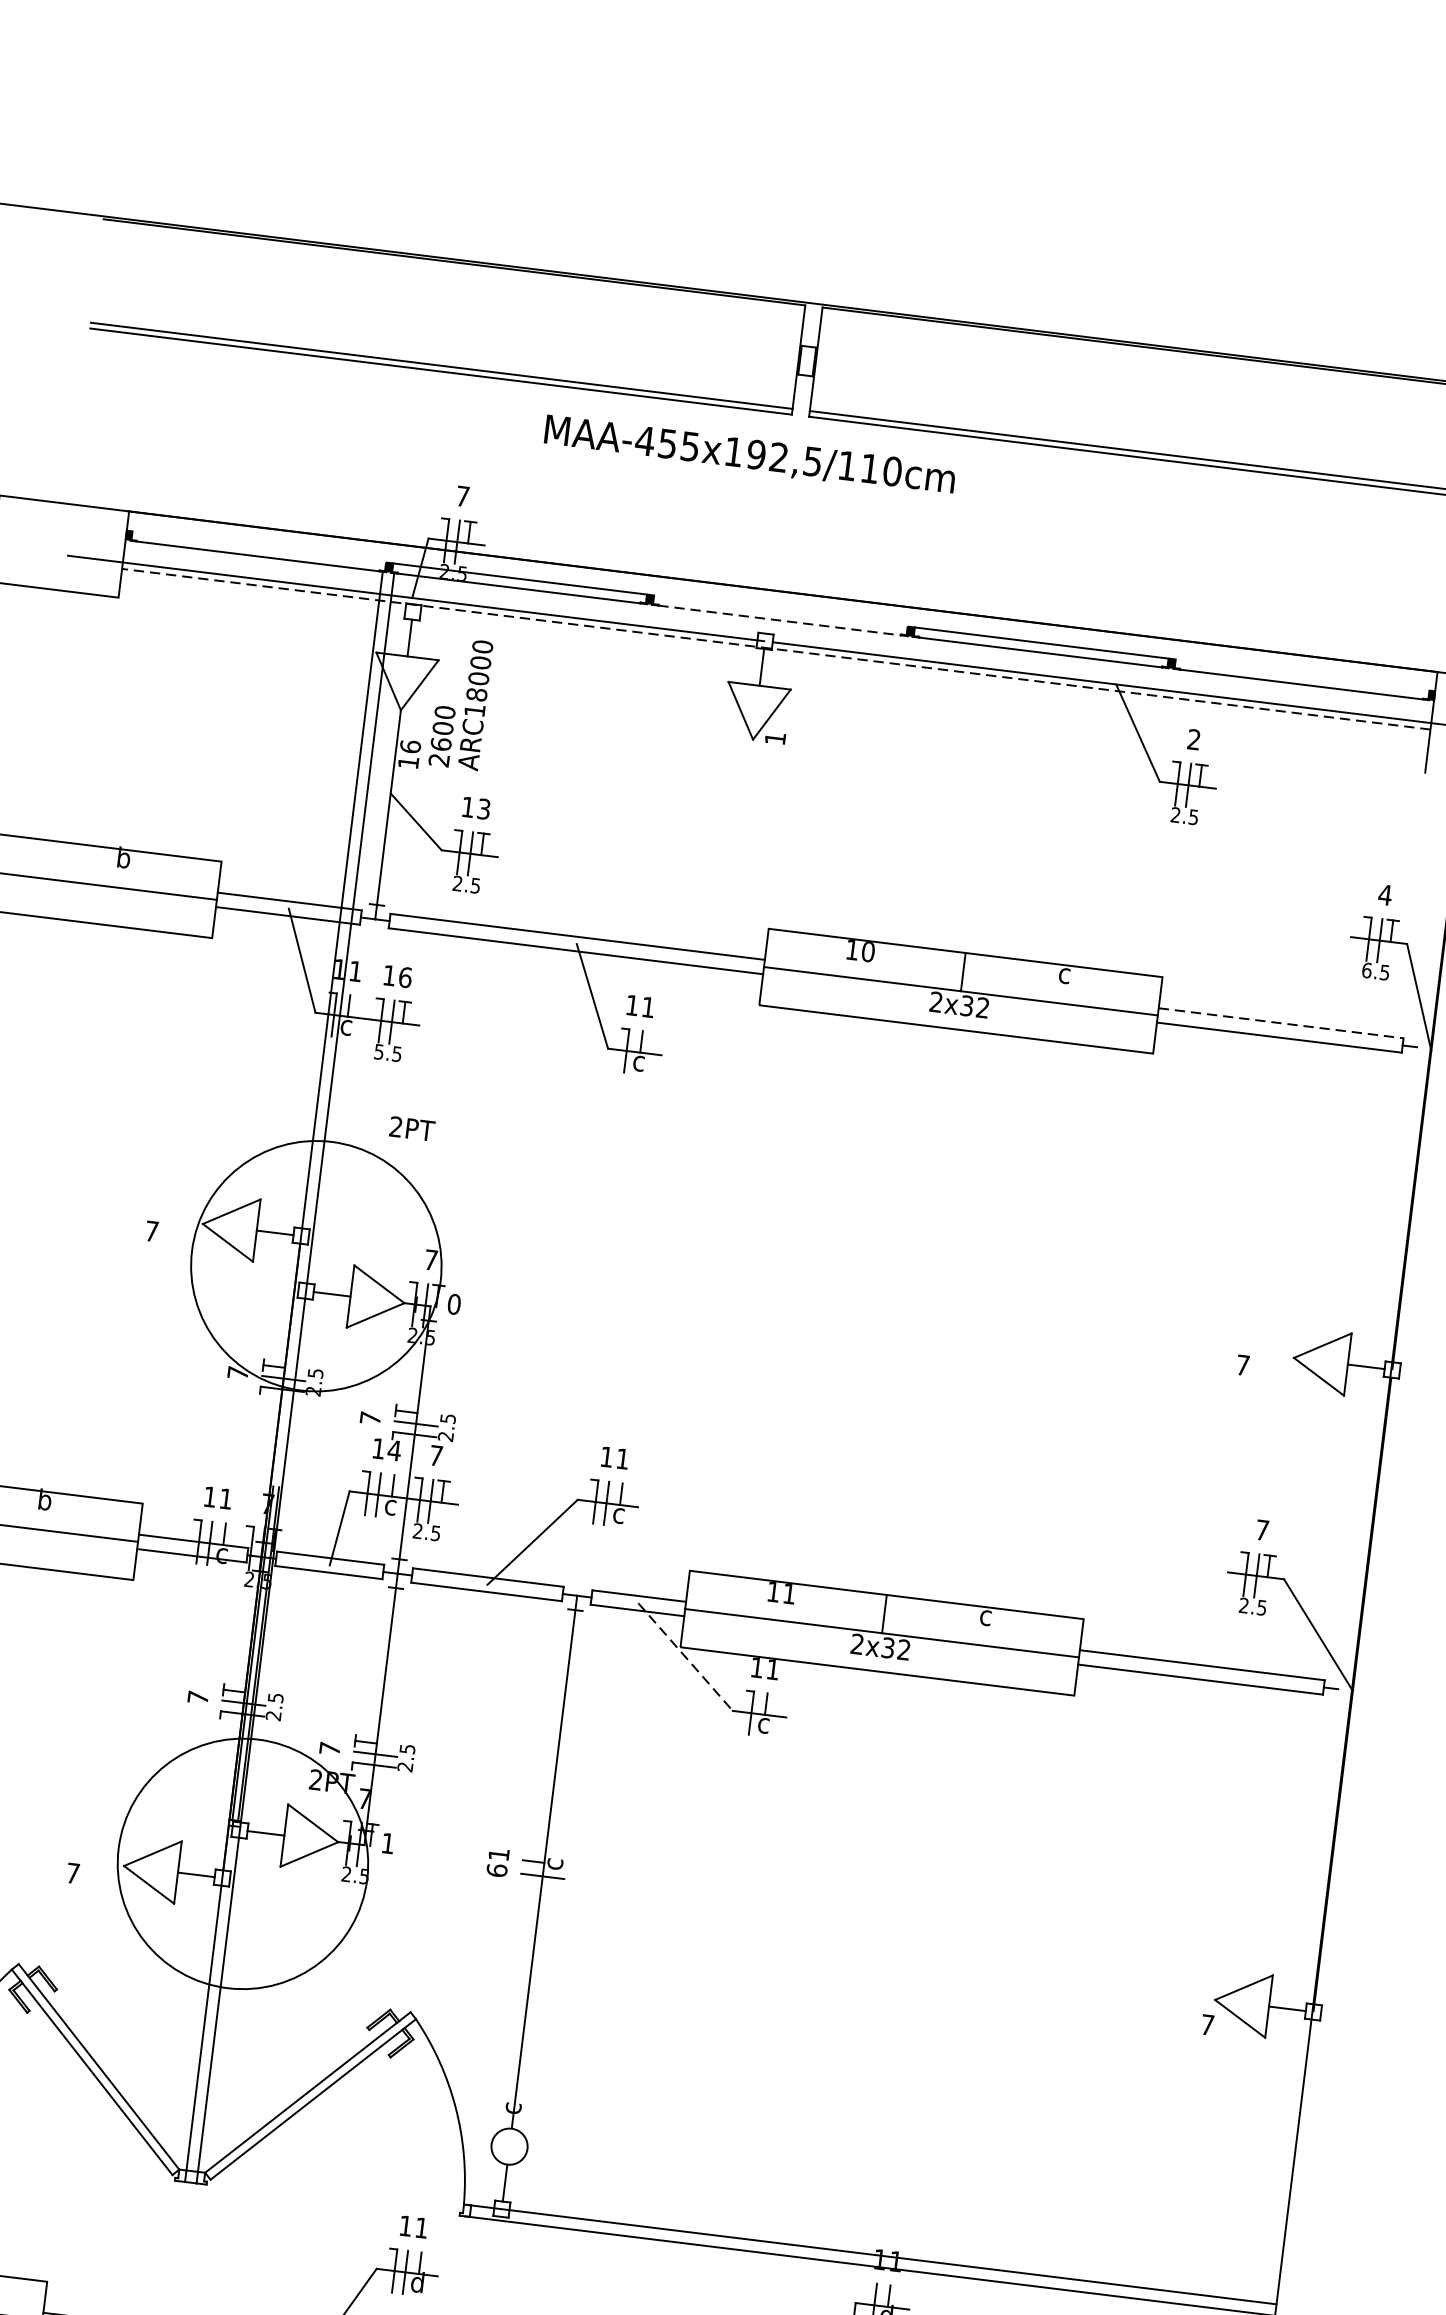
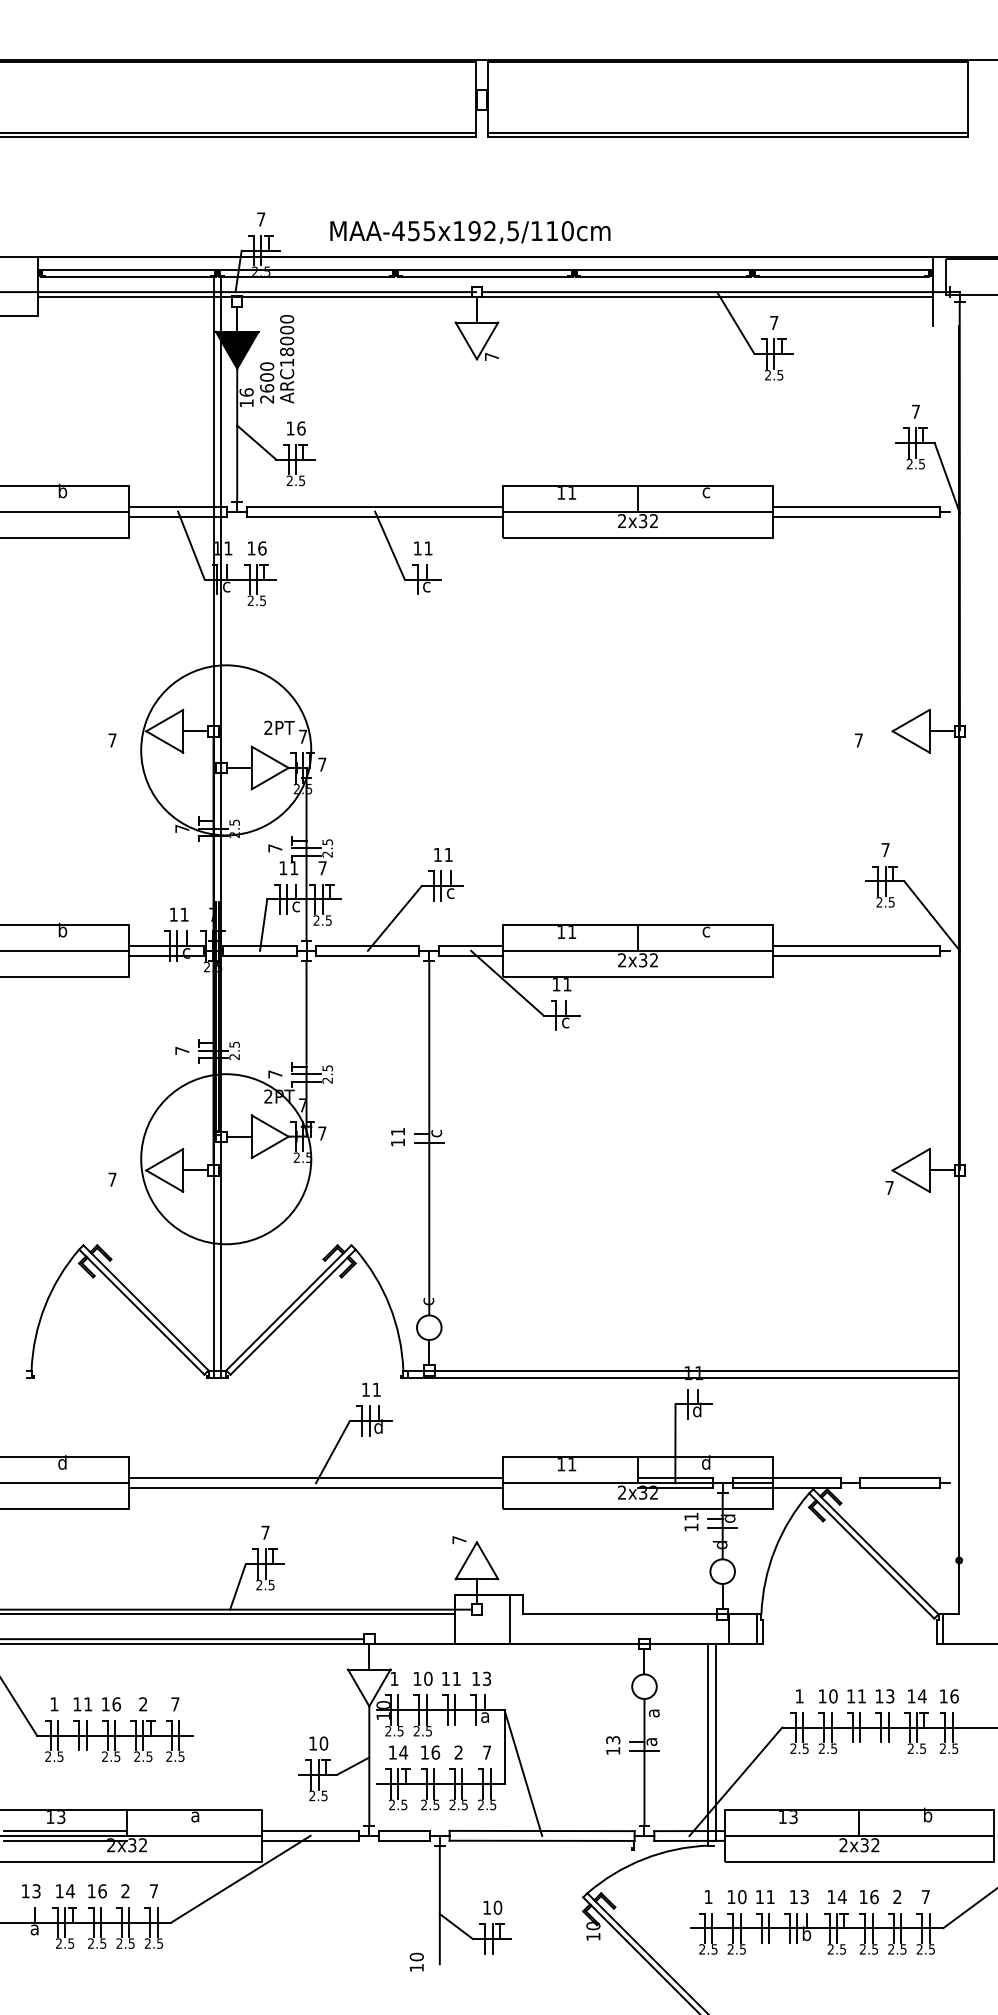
text: (750, 456) -> (470, 232), moved
line: (259, 547) -> (128, 270), added
line: (780, 611) -> (484, 270), added
line: (780, 620) -> (485, 276), dashed -> solid
line: (776, 649) -> (485, 296), dashed -> solid
line: (1301, 675) -> (841, 270), added
fill: (403, 682) -> (236, 349), added
text: (774, 738) -> (491, 356), 1 -> 7
text: (1194, 739) -> (774, 322), 2 -> 7
text: (484, 809) -> (301, 428), 13 -> 16
text: (1384, 894) -> (915, 411), 4 -> 7
text: (868, 952) -> (572, 493), 10 -> 11
text: (1366, 969) -> (909, 463), 6.5 -> 2.5
line: (1281, 1022) -> (856, 506), dashed -> solid
text: (378, 1051) -> (250, 600), 5.5 -> 2.5
text: (412, 1128) -> (279, 727), moved
text: (454, 1304) -> (322, 764), 0 -> 7
text: (393, 1450) -> (293, 868), 14 -> 11
line: (685, 1657) -> (507, 983), dashed -> solid
text: (388, 1843) -> (322, 1133), 1 -> 7
text: (496, 1870) -> (397, 1142), 61 -> 11

